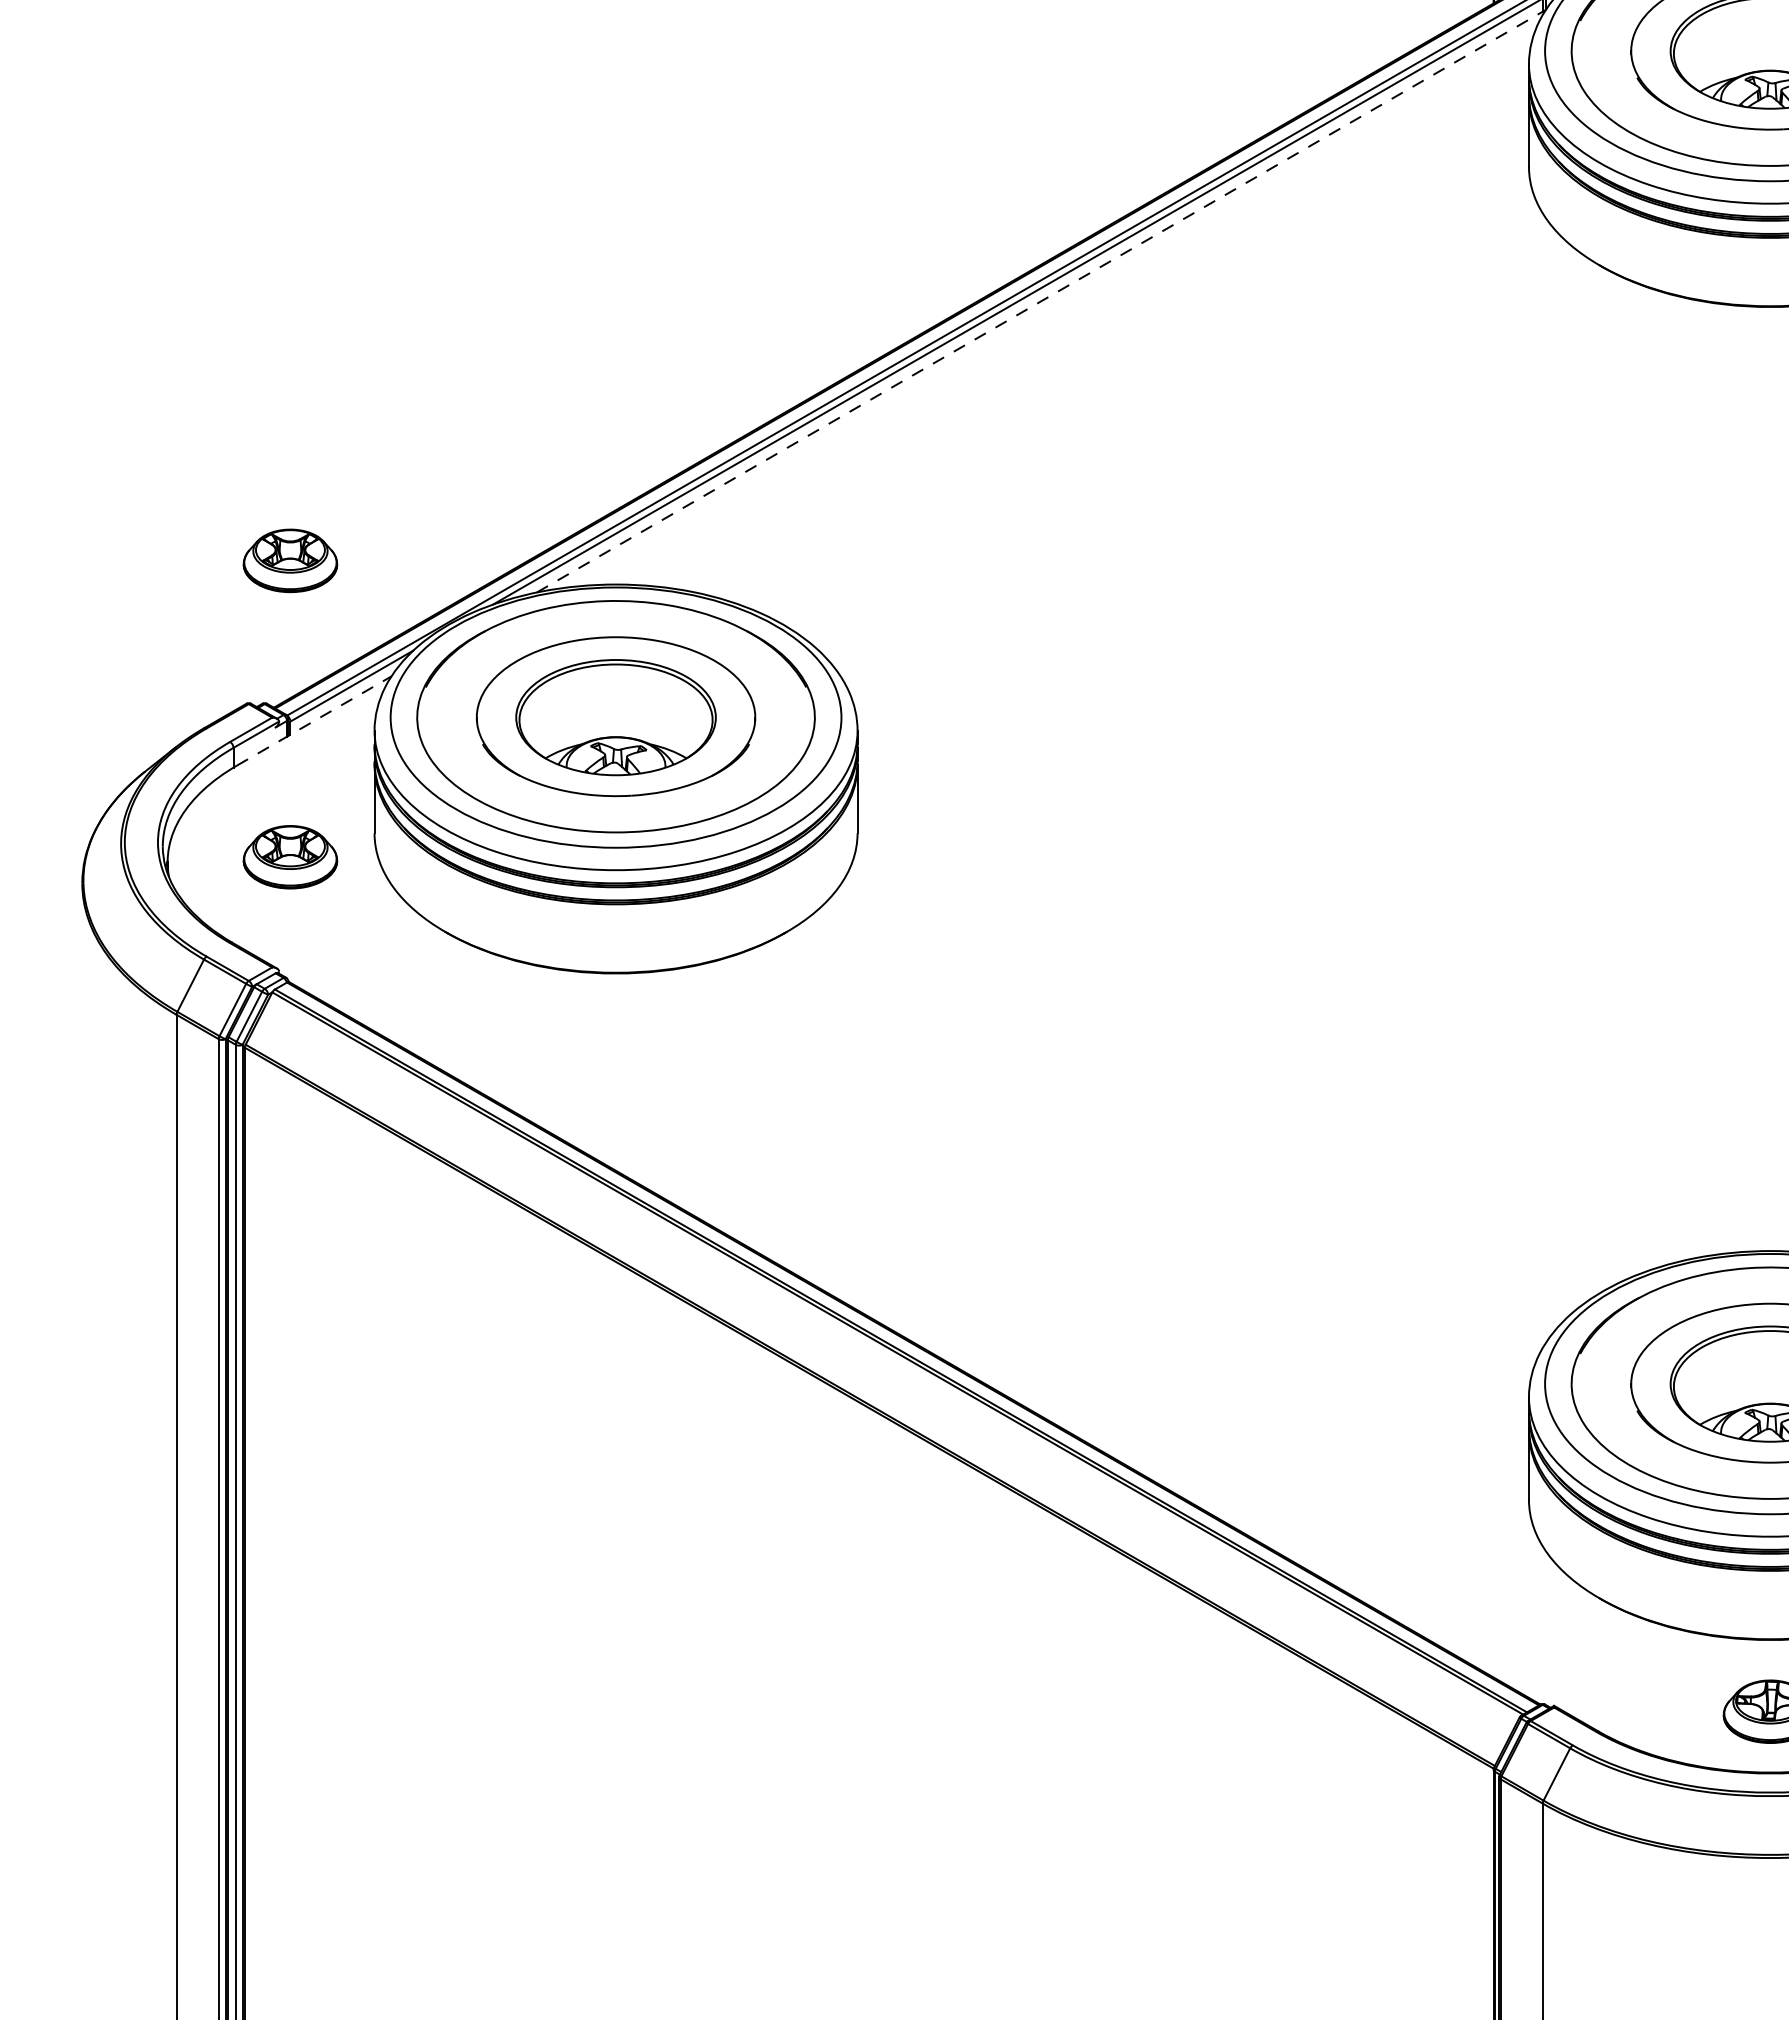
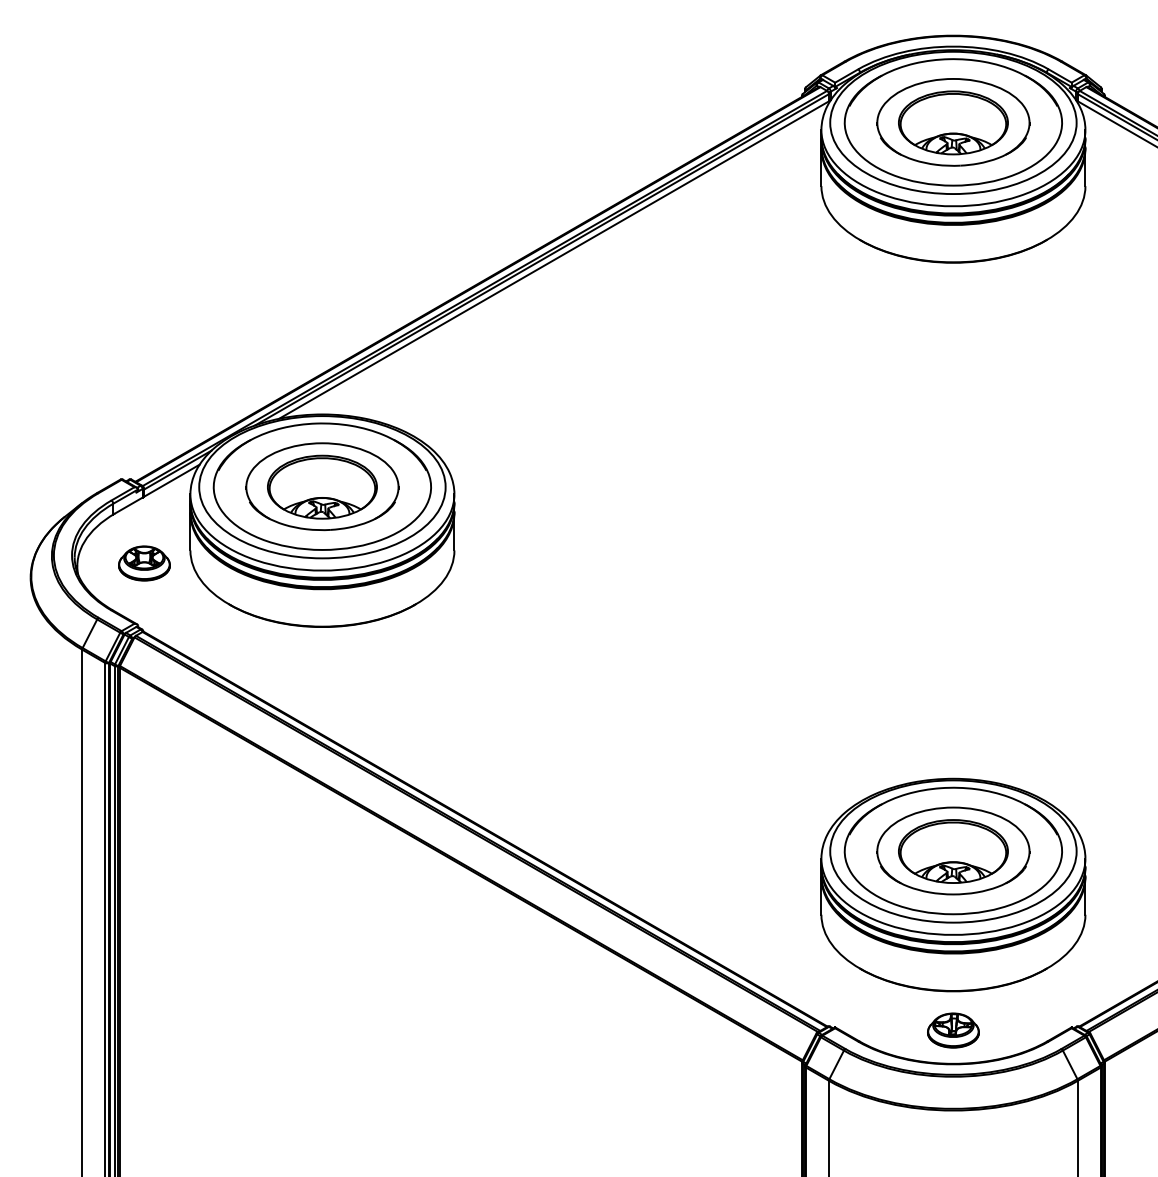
line: (1042, 301) -> (555, 259), dashed -> solid
part: (290, 560) -> (144, 401), removed
line: (314, 721) -> (157, 489), dashed -> solid

